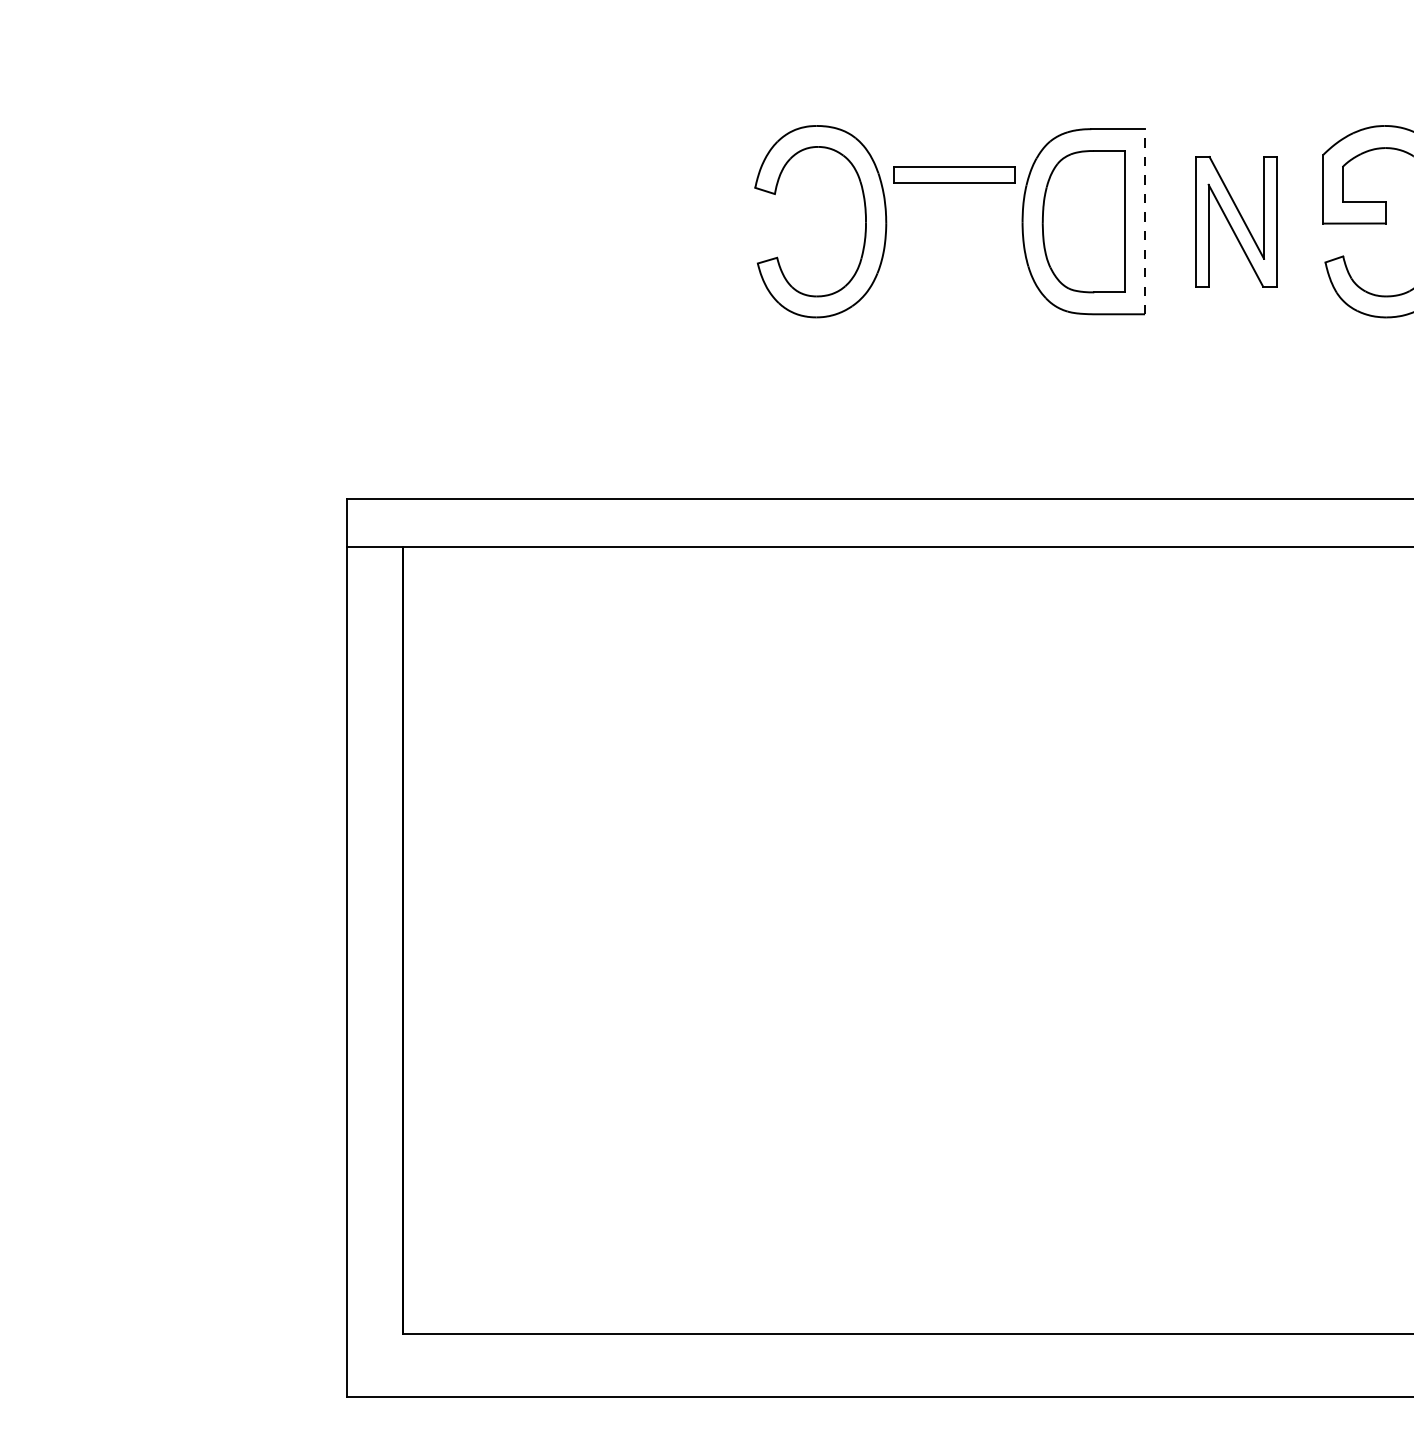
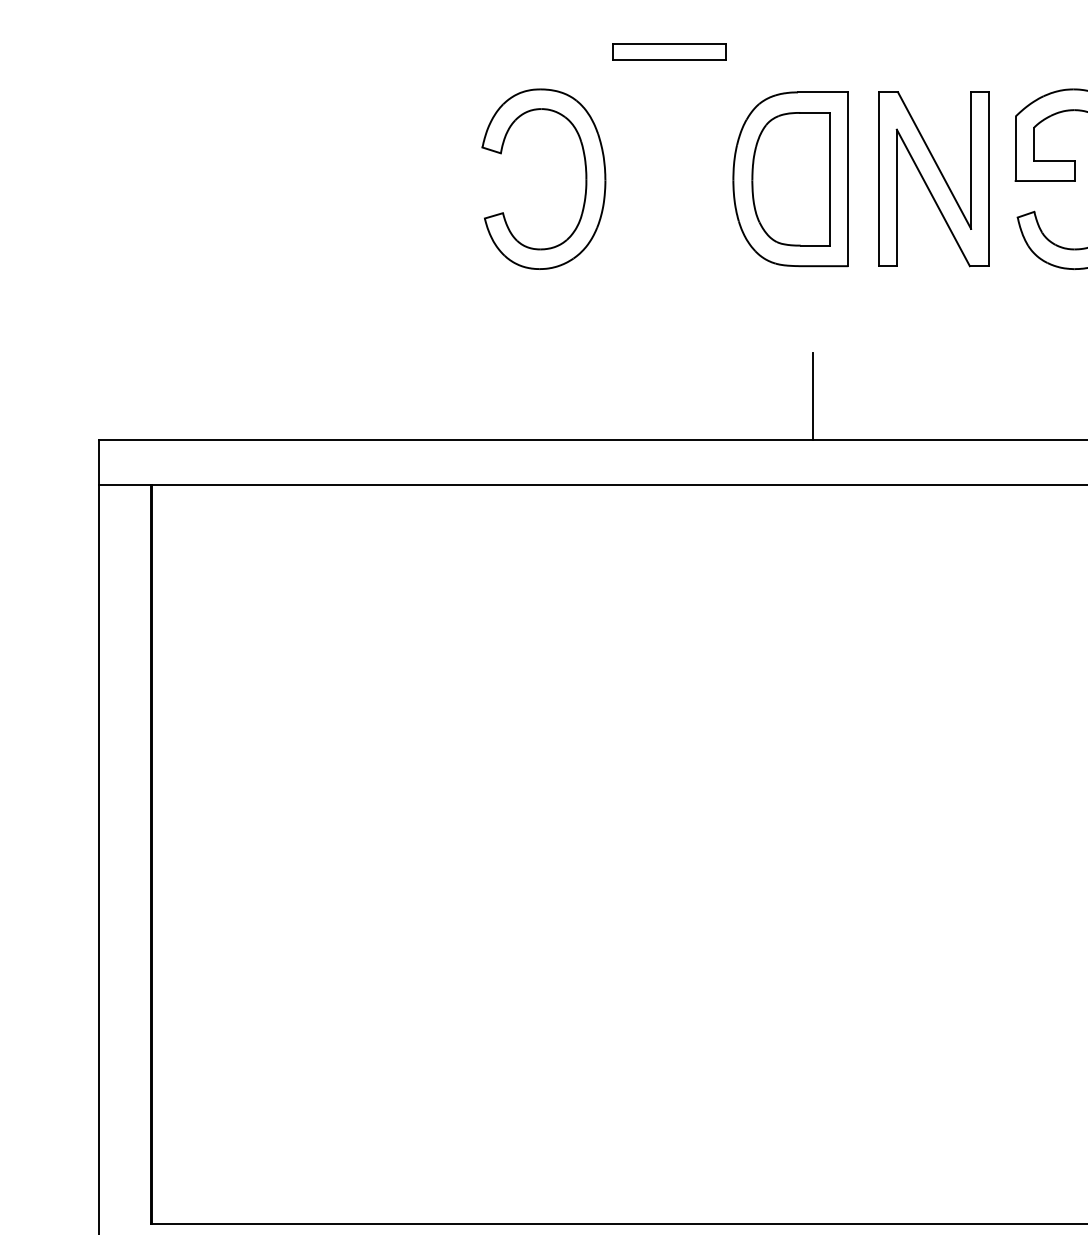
part: (954, 174) -> (669, 51), moved
line: (1145, 221) -> (848, 179), dashed -> solid
part: (1236, 221) -> (934, 179), size x1.43
line: (1107, 452) -> (813, 395), added

